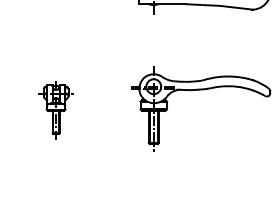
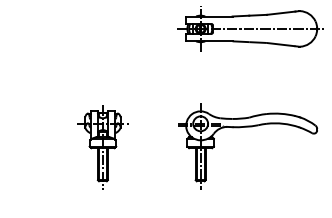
part: (55, 110) -> (102, 147), size x1.43

